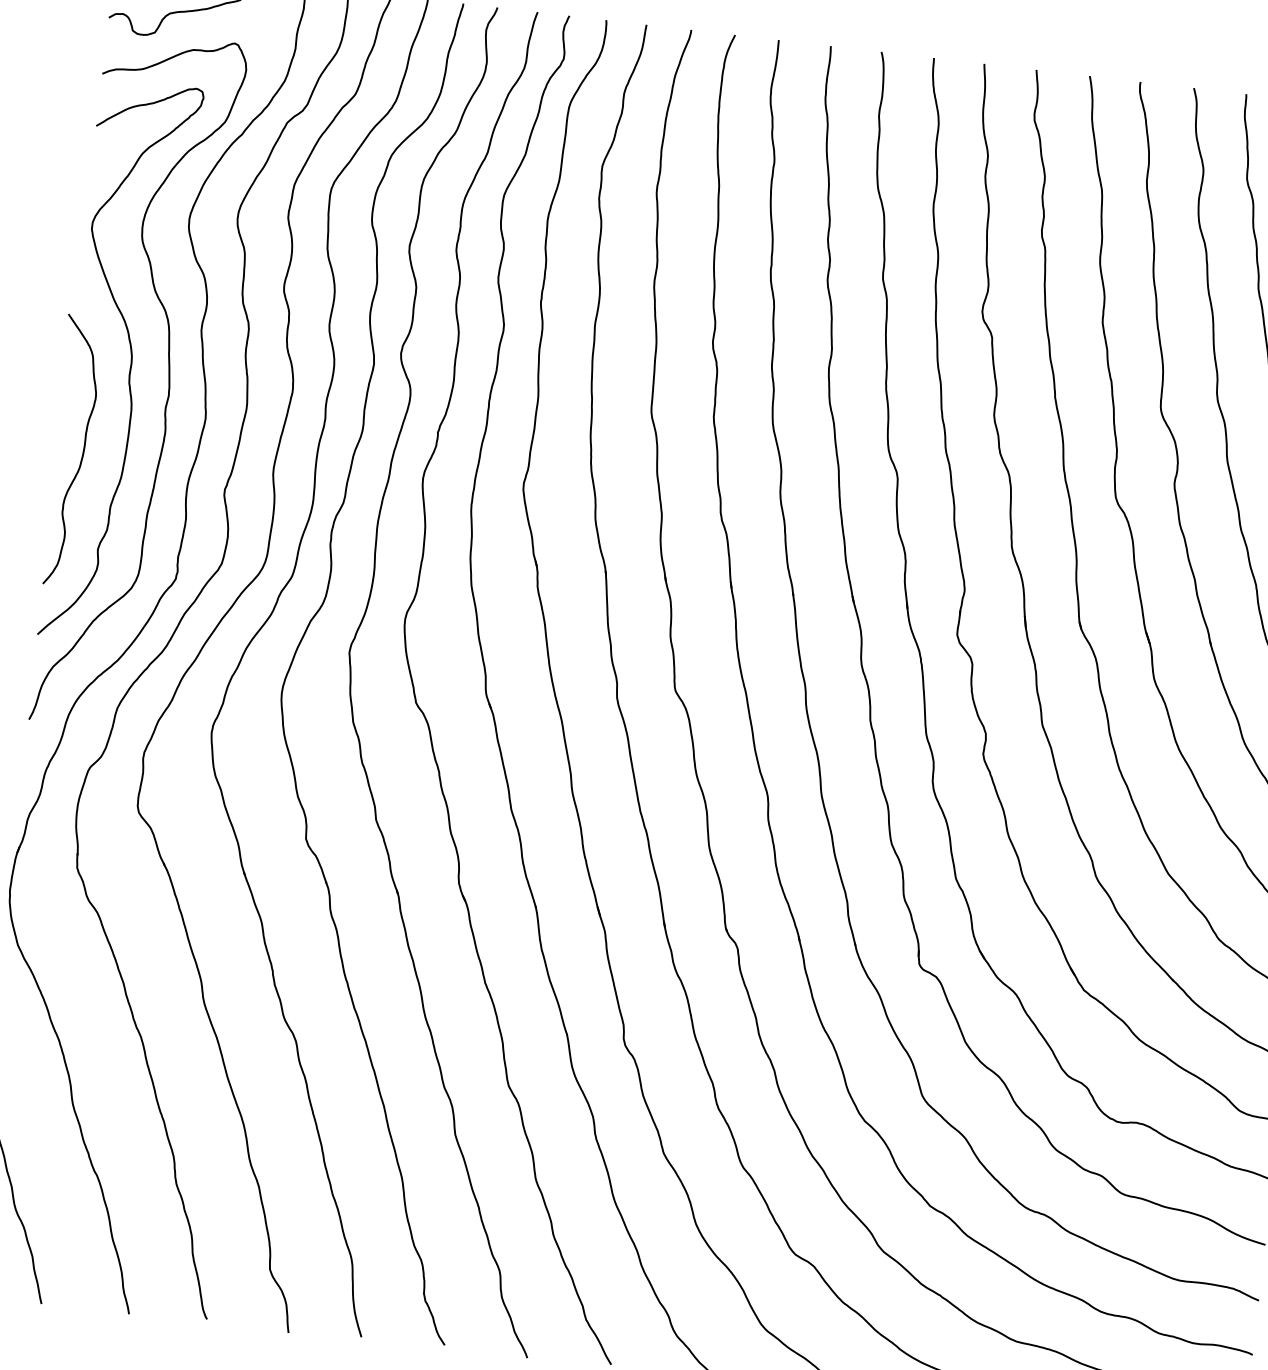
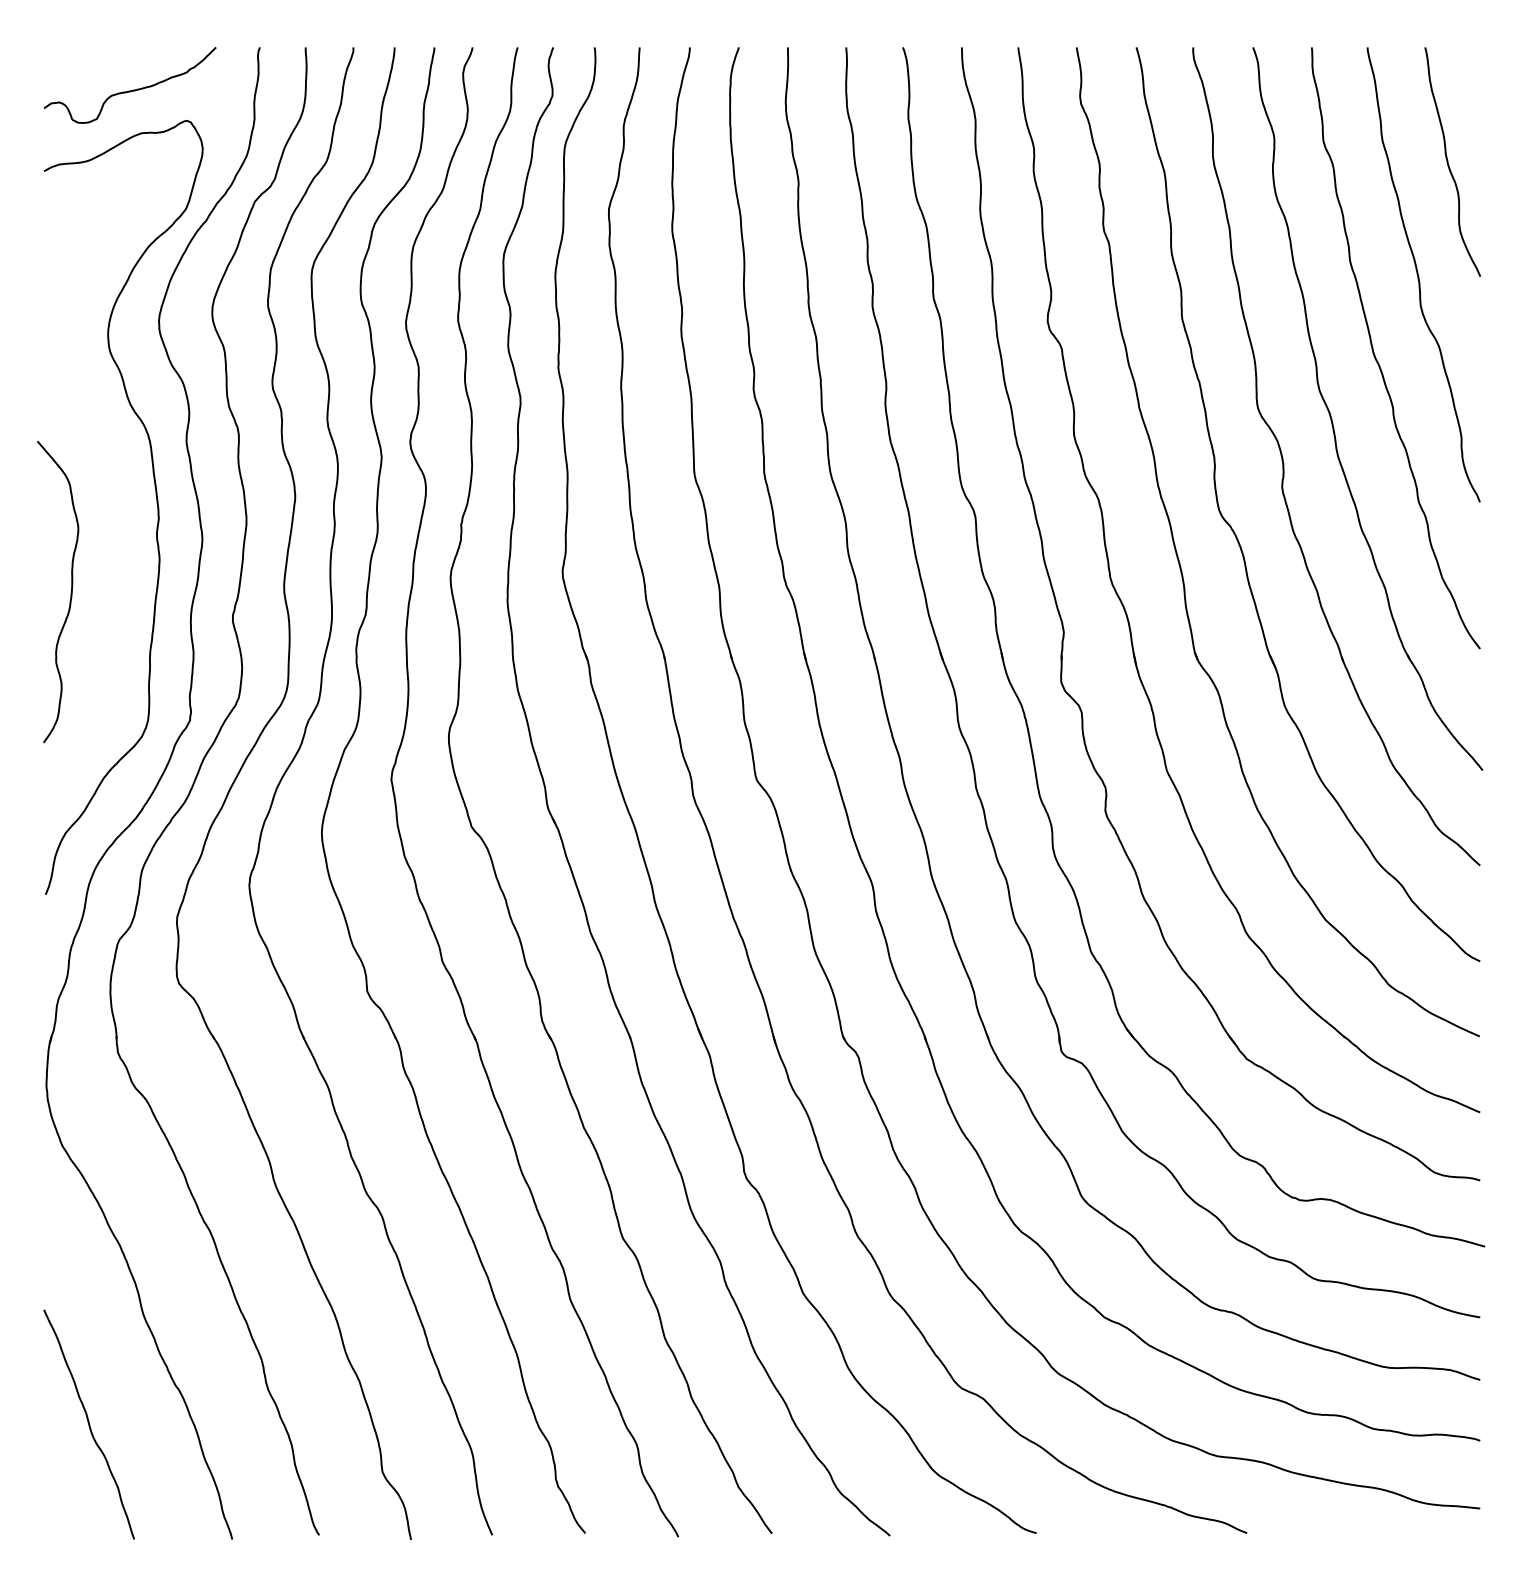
curve: (130, 362) -> (112, 486), removed

